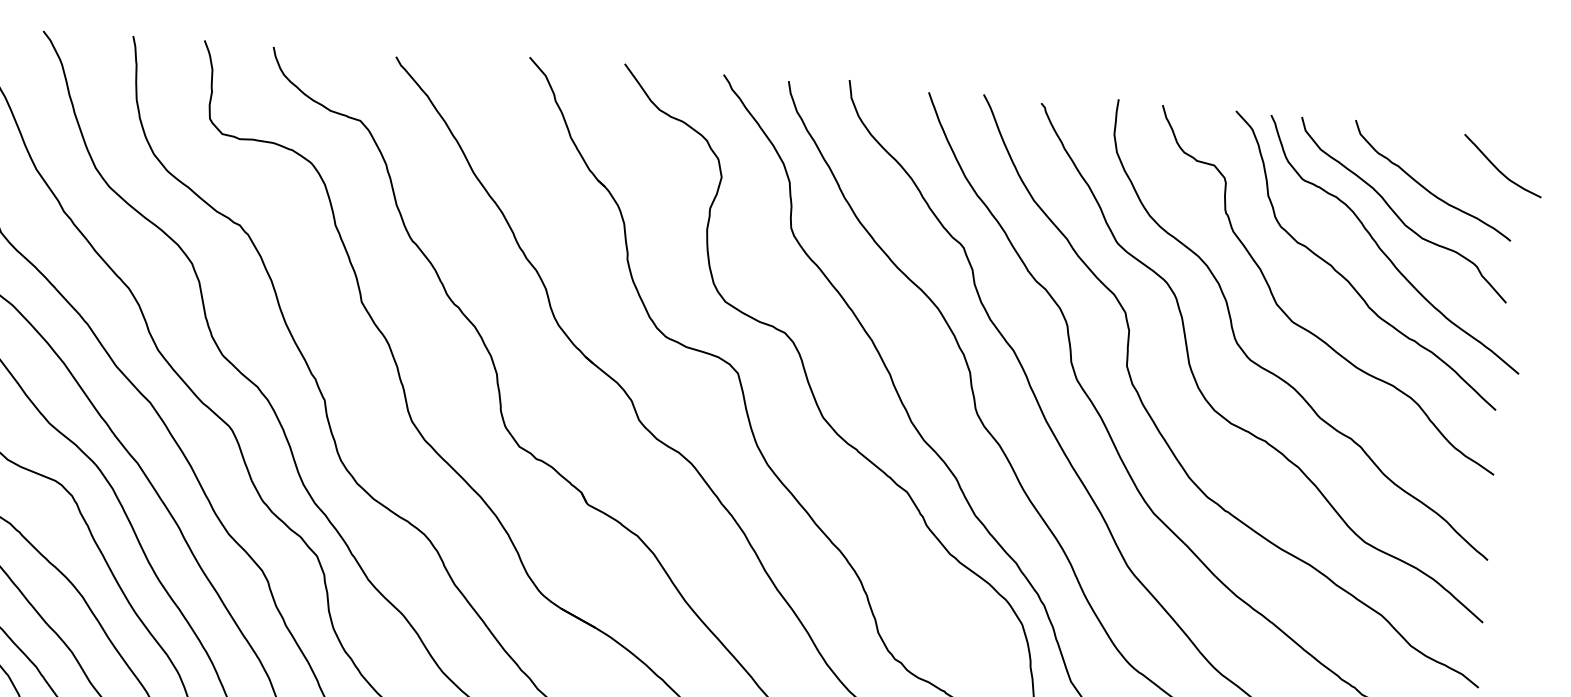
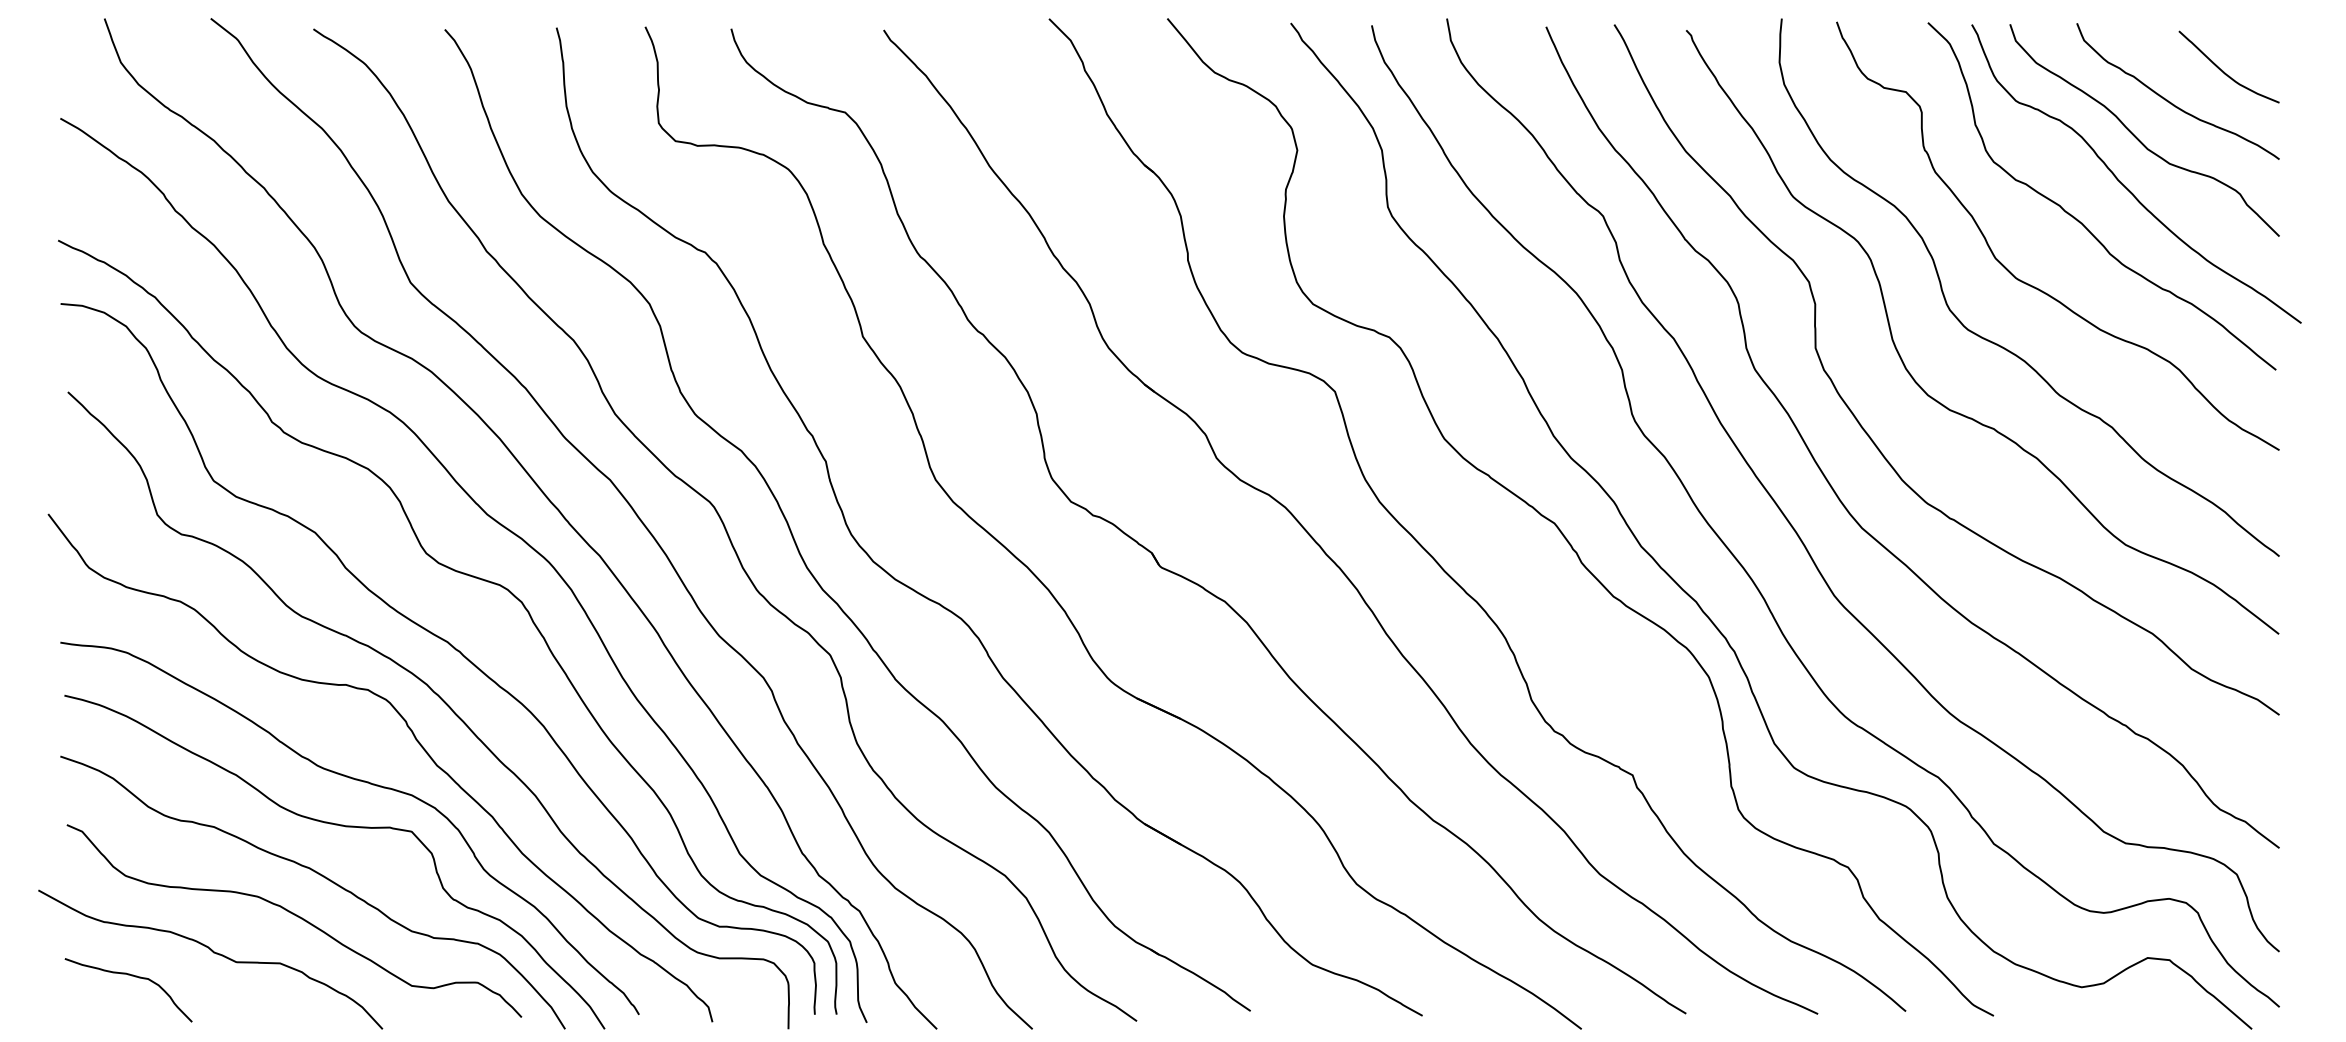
curve: (1498, 169) -> (2224, 71), moved

